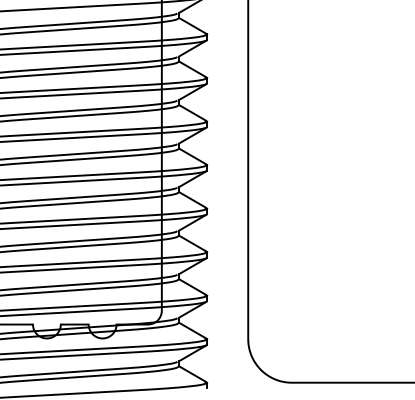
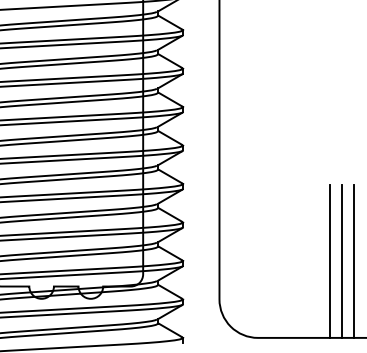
line: (372, 296) -> (329, 261), added
line: (386, 296) -> (341, 261), added
line: (401, 296) -> (354, 261), added

